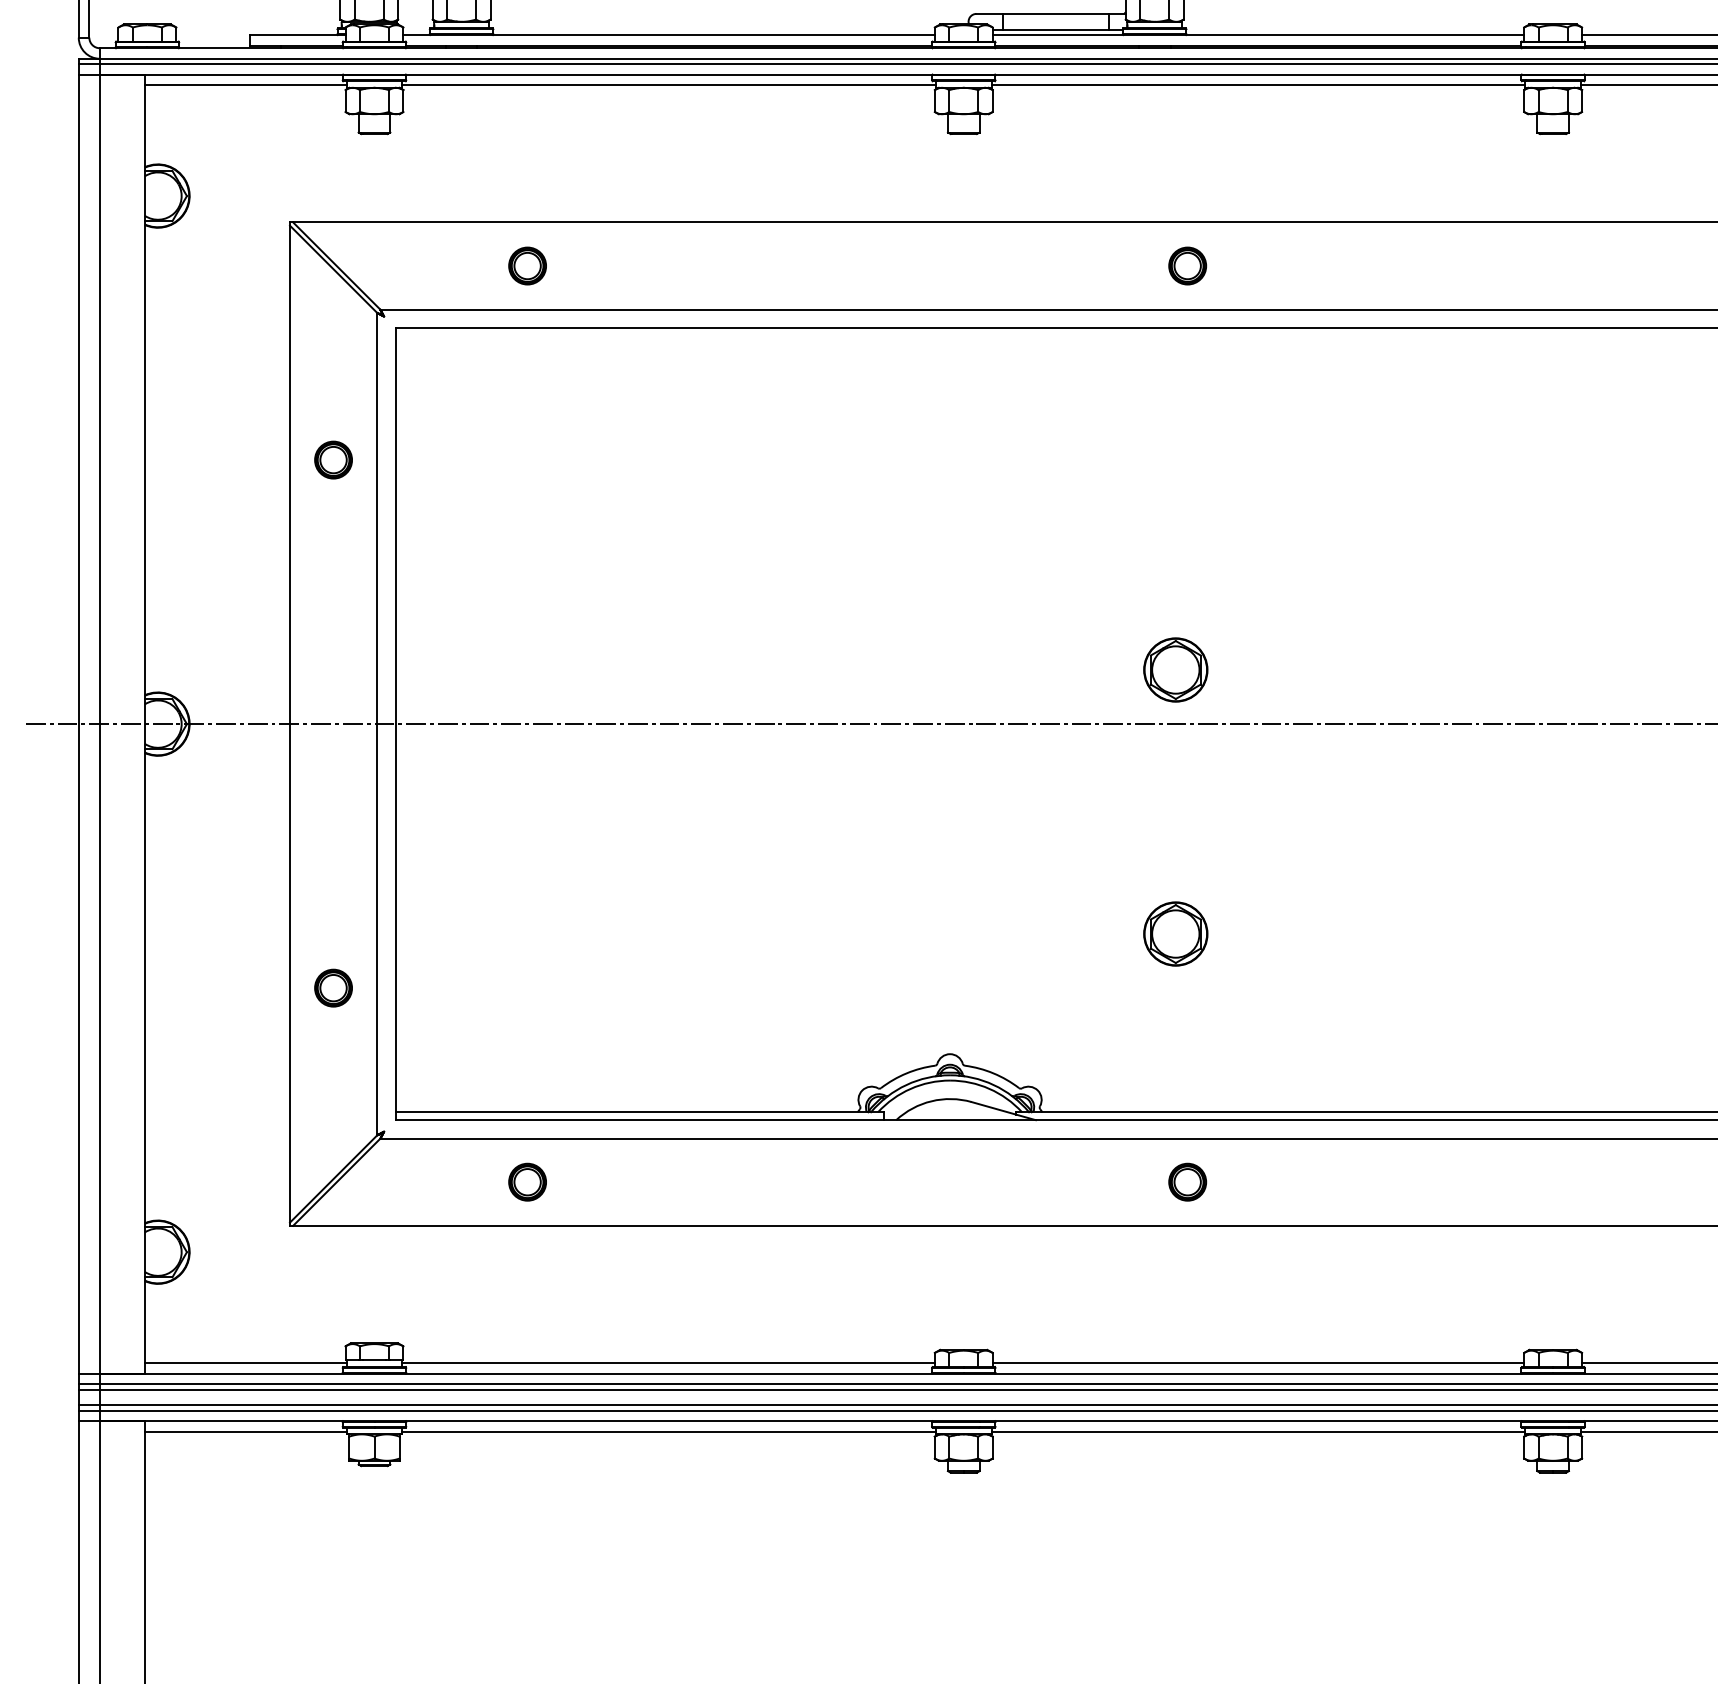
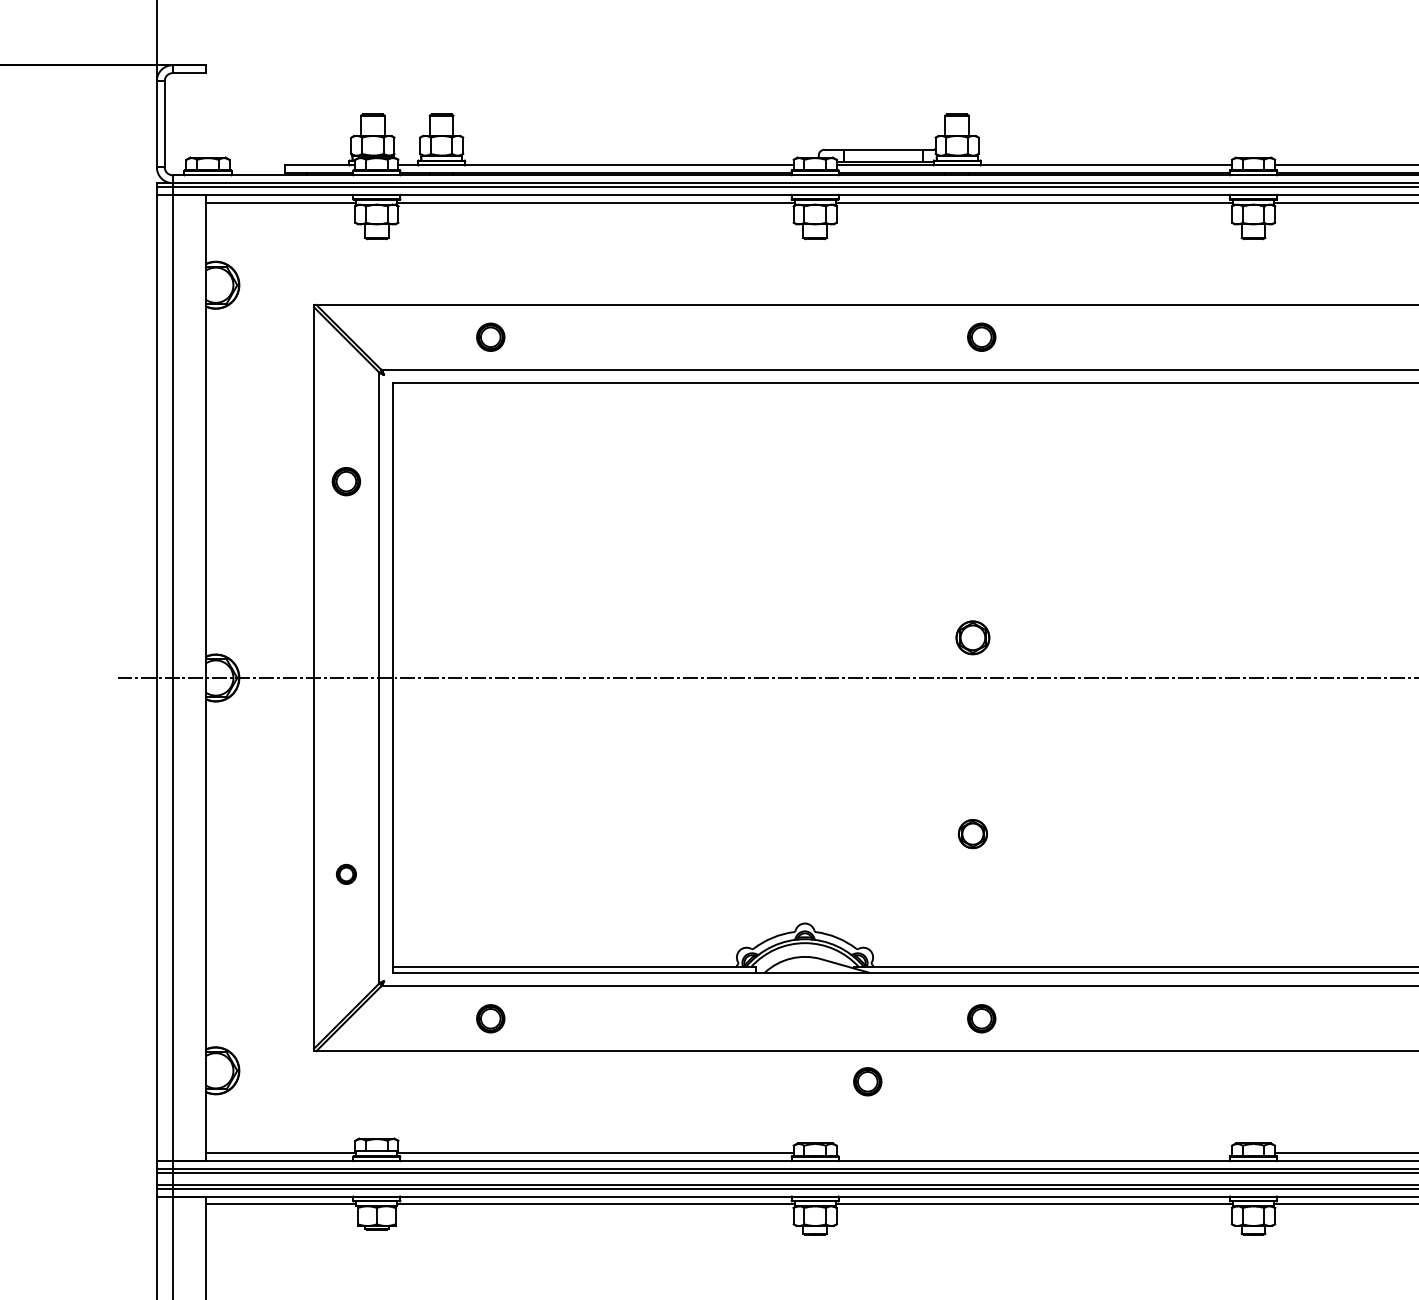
part: (1175, 669) -> (972, 637), size x0.7
part: (1175, 933) -> (972, 833), size x0.6
part: (333, 988) -> (346, 874), size x0.7
part: (1034, 1266) -> (867, 1081), added
line: (1258, 1363) -> (1034, 1153), removed

